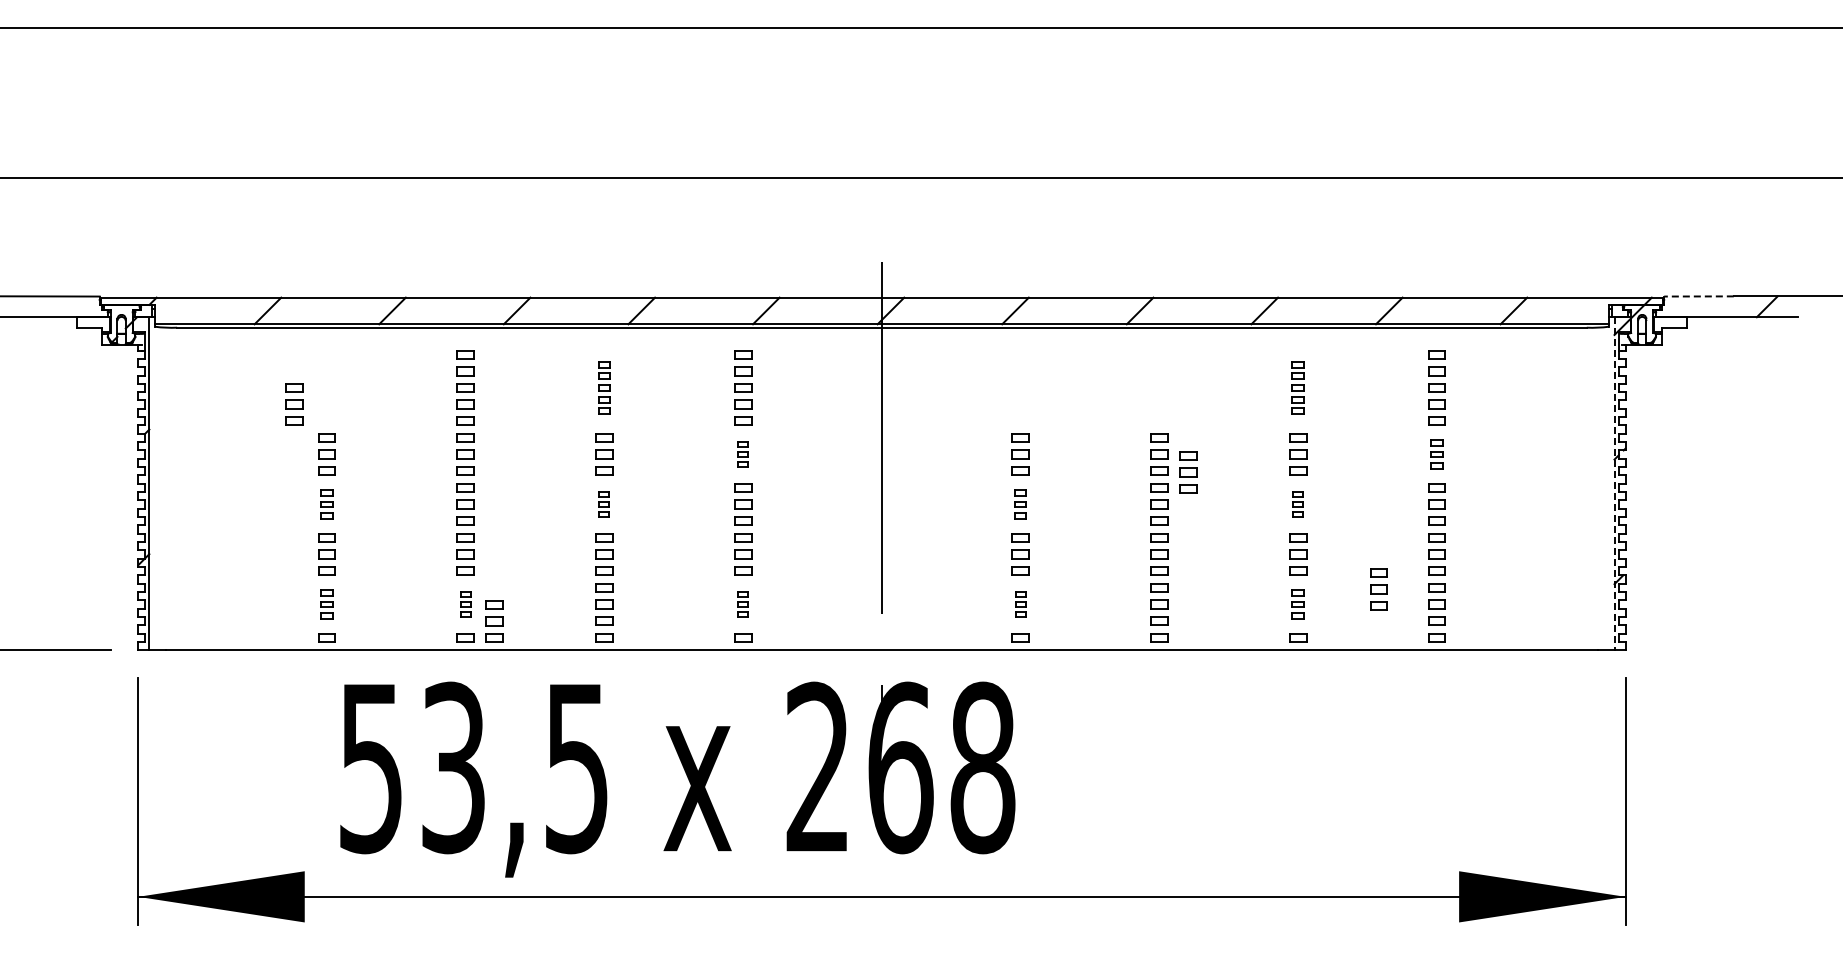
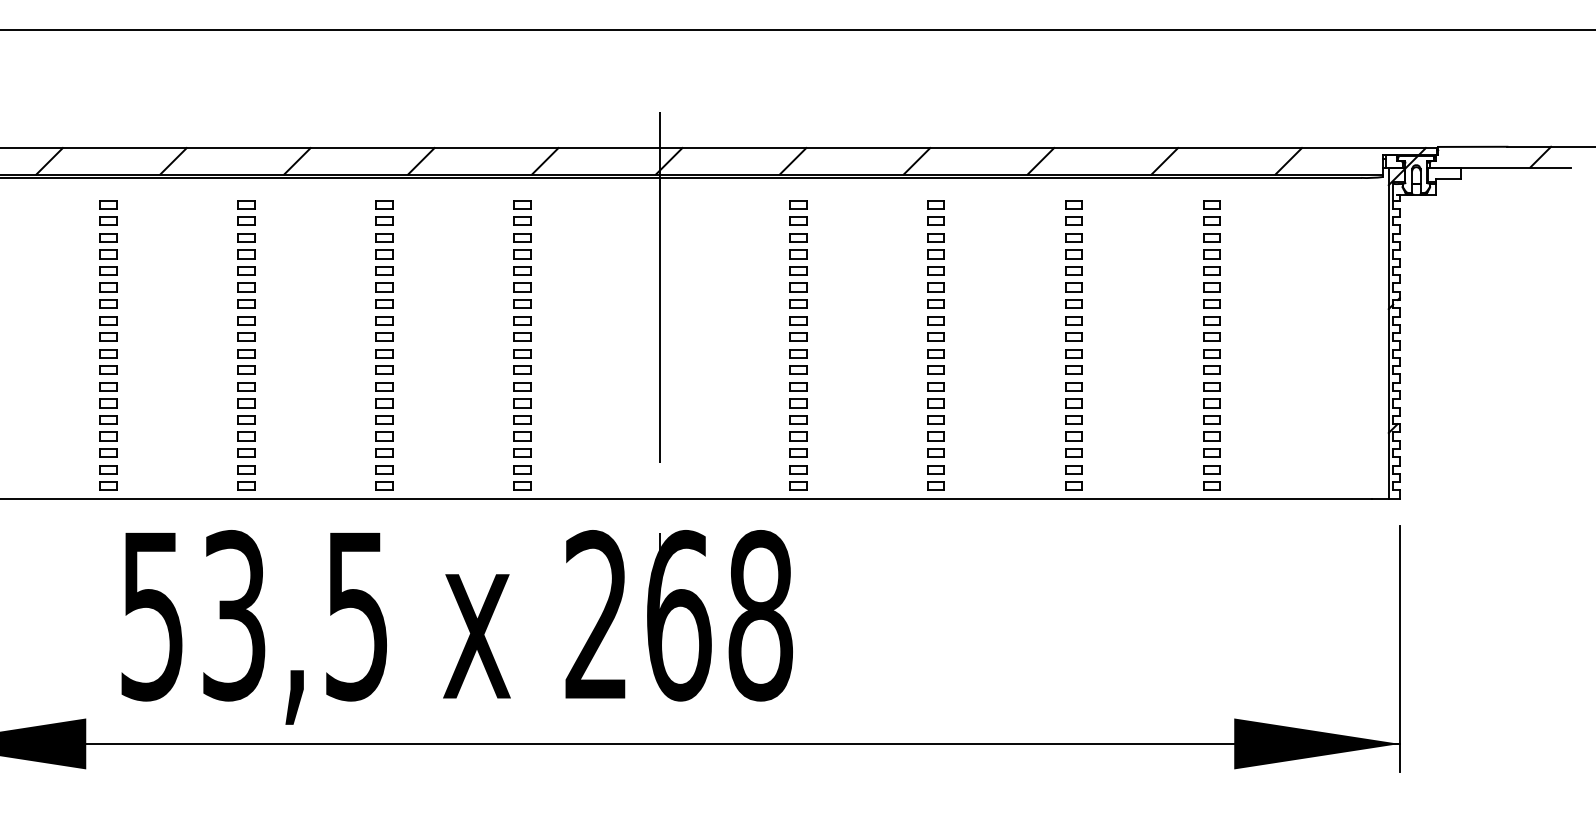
line: (1699, 296) -> (1473, 146), dashed -> solid
part: (326, 387) -> (107, 237), added
part: (604, 387) -> (384, 237), size x1.43
part: (1020, 387) -> (798, 237), added
part: (1159, 387) -> (936, 237), added
part: (1298, 387) -> (1074, 237), size x1.43
part: (294, 404) -> (76, 254), removed
part: (743, 454) -> (522, 304), size x1.67
part: (1436, 454) -> (1211, 304), size x1.43
part: (1188, 472) -> (965, 321), removed
line: (1614, 484) -> (1388, 333), dashed -> solid
part: (326, 504) -> (107, 353), size x1.43
part: (604, 504) -> (384, 353), size x1.67
part: (1020, 504) -> (798, 353), size x1.43
part: (1298, 504) -> (1074, 353), size x1.67
part: (1378, 589) -> (1154, 438), removed
part: (326, 604) -> (107, 453), size x1.43
part: (465, 604) -> (246, 453), size x1.67
part: (743, 604) -> (522, 453), size x1.67
part: (1020, 604) -> (798, 453), size x1.67
part: (1298, 604) -> (1074, 453), size x1.43
part: (494, 621) -> (274, 470), removed

